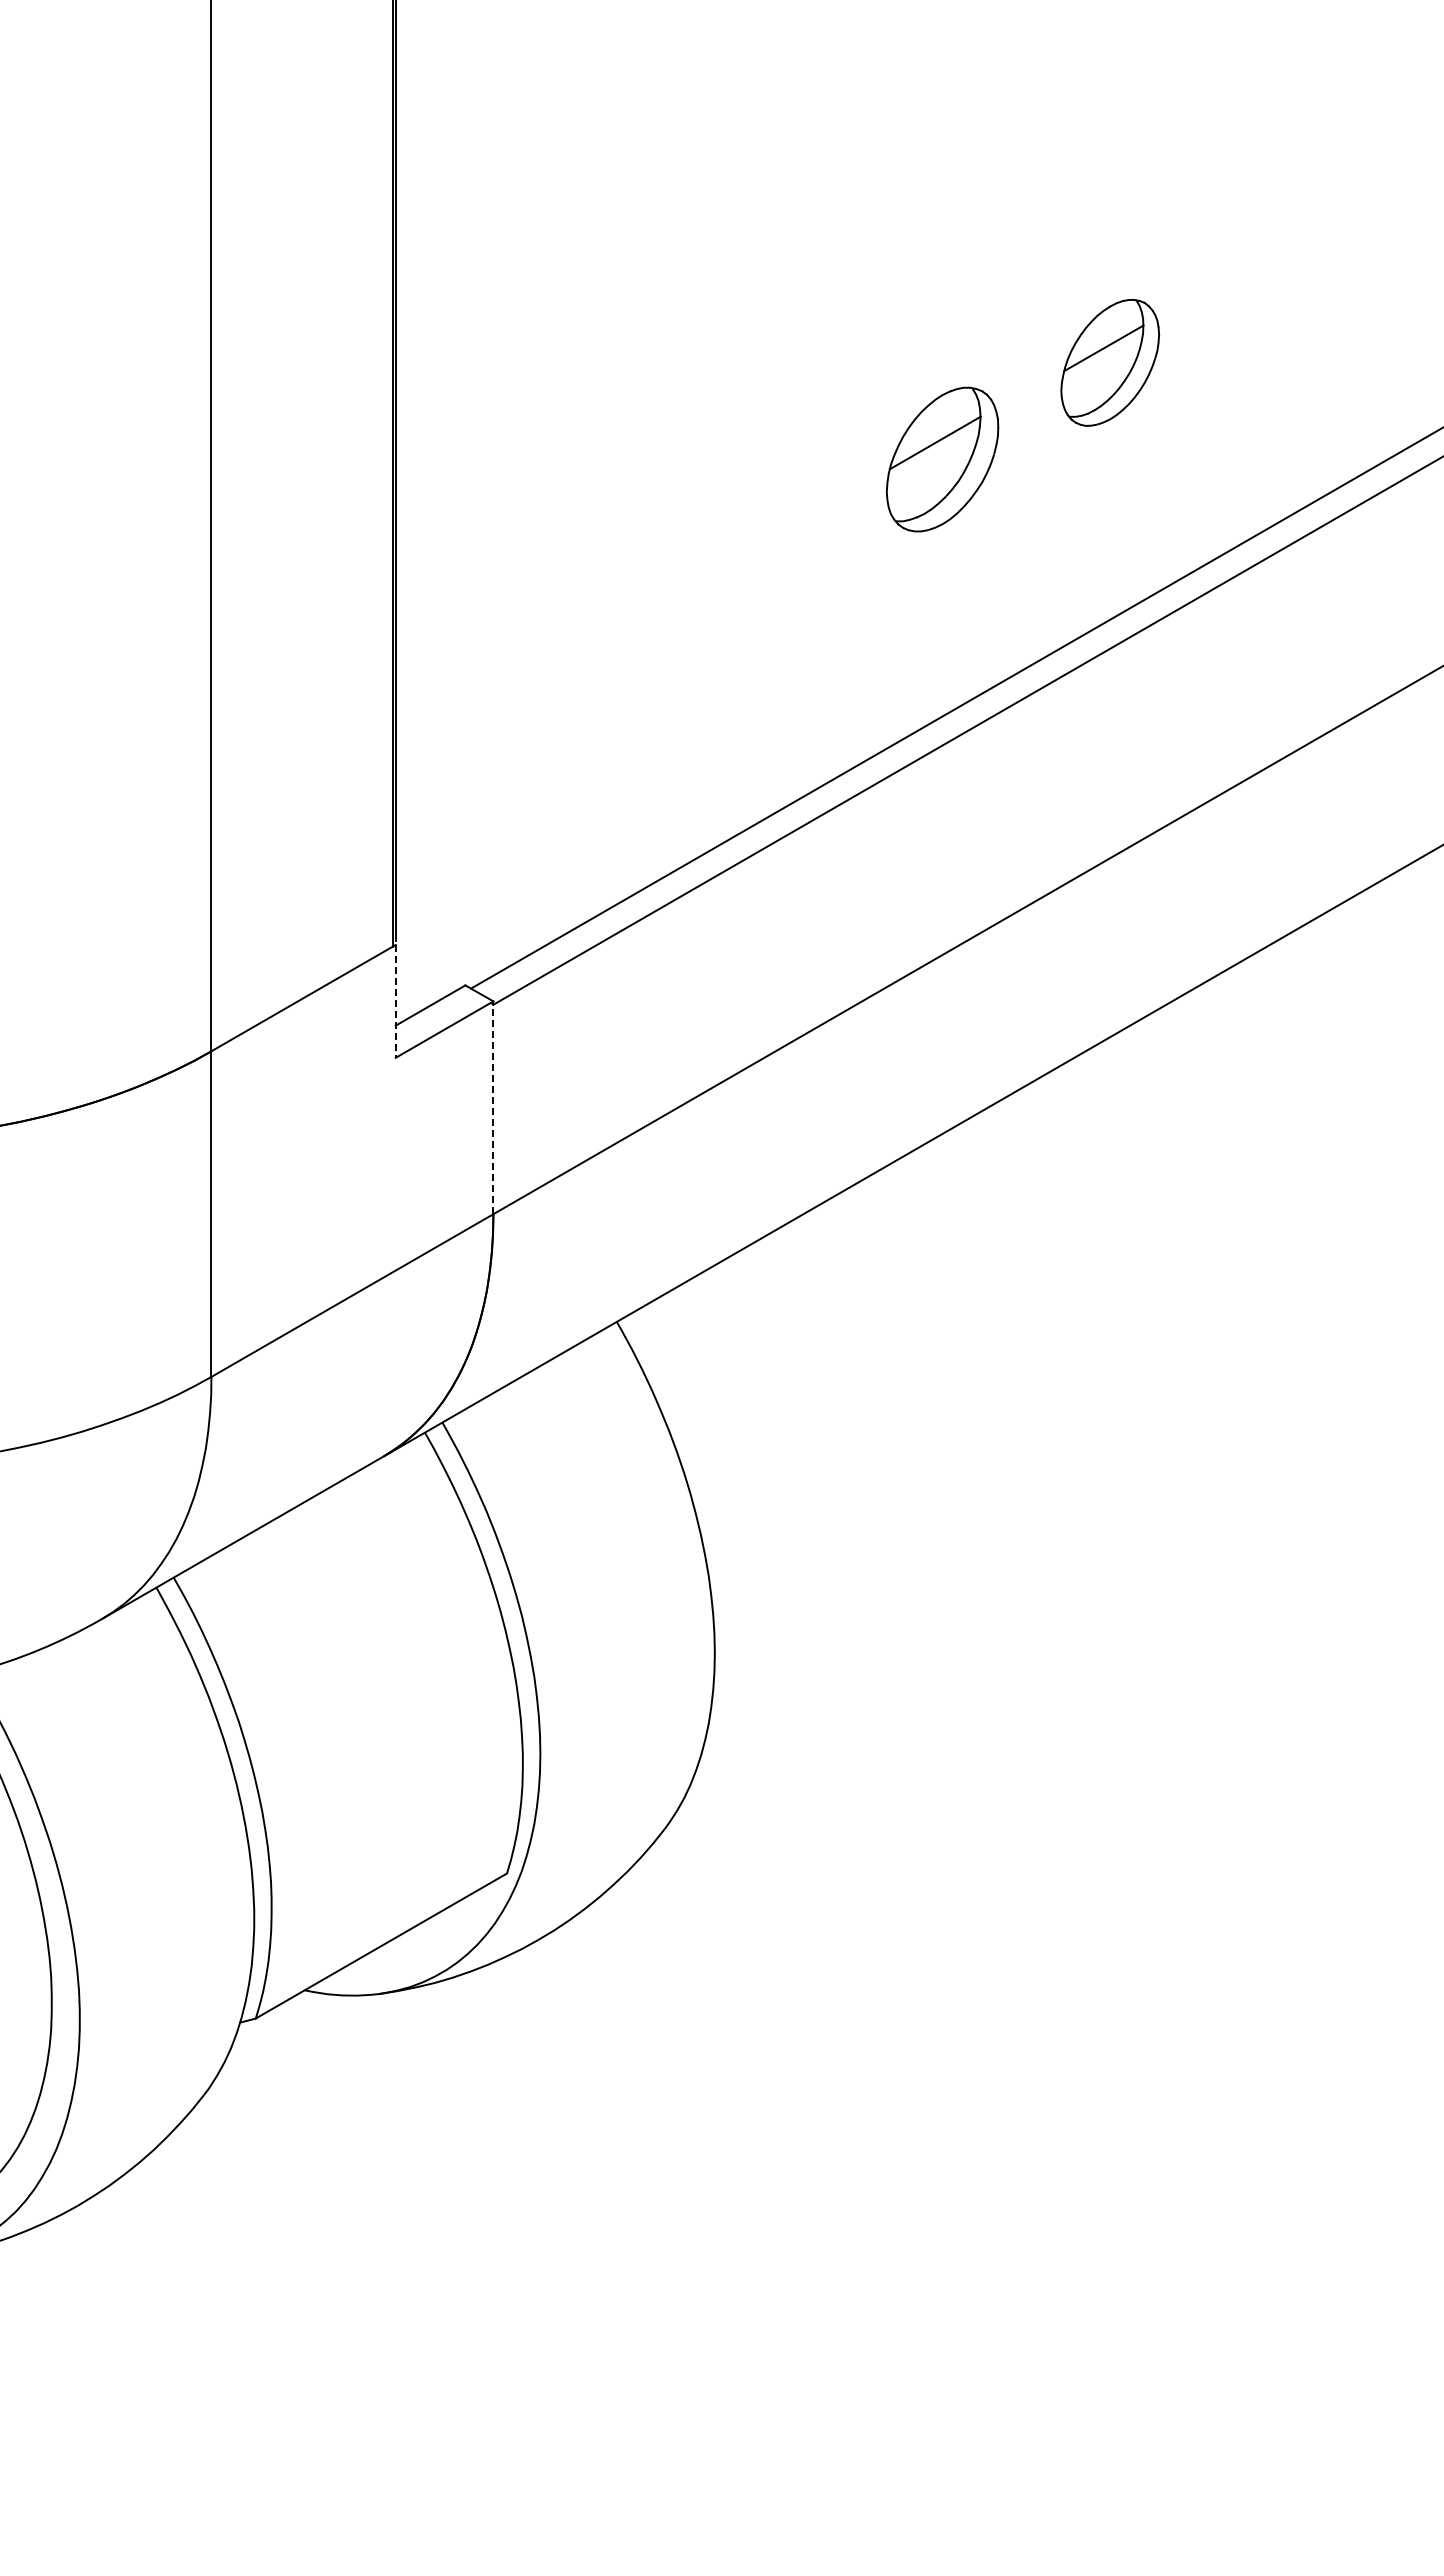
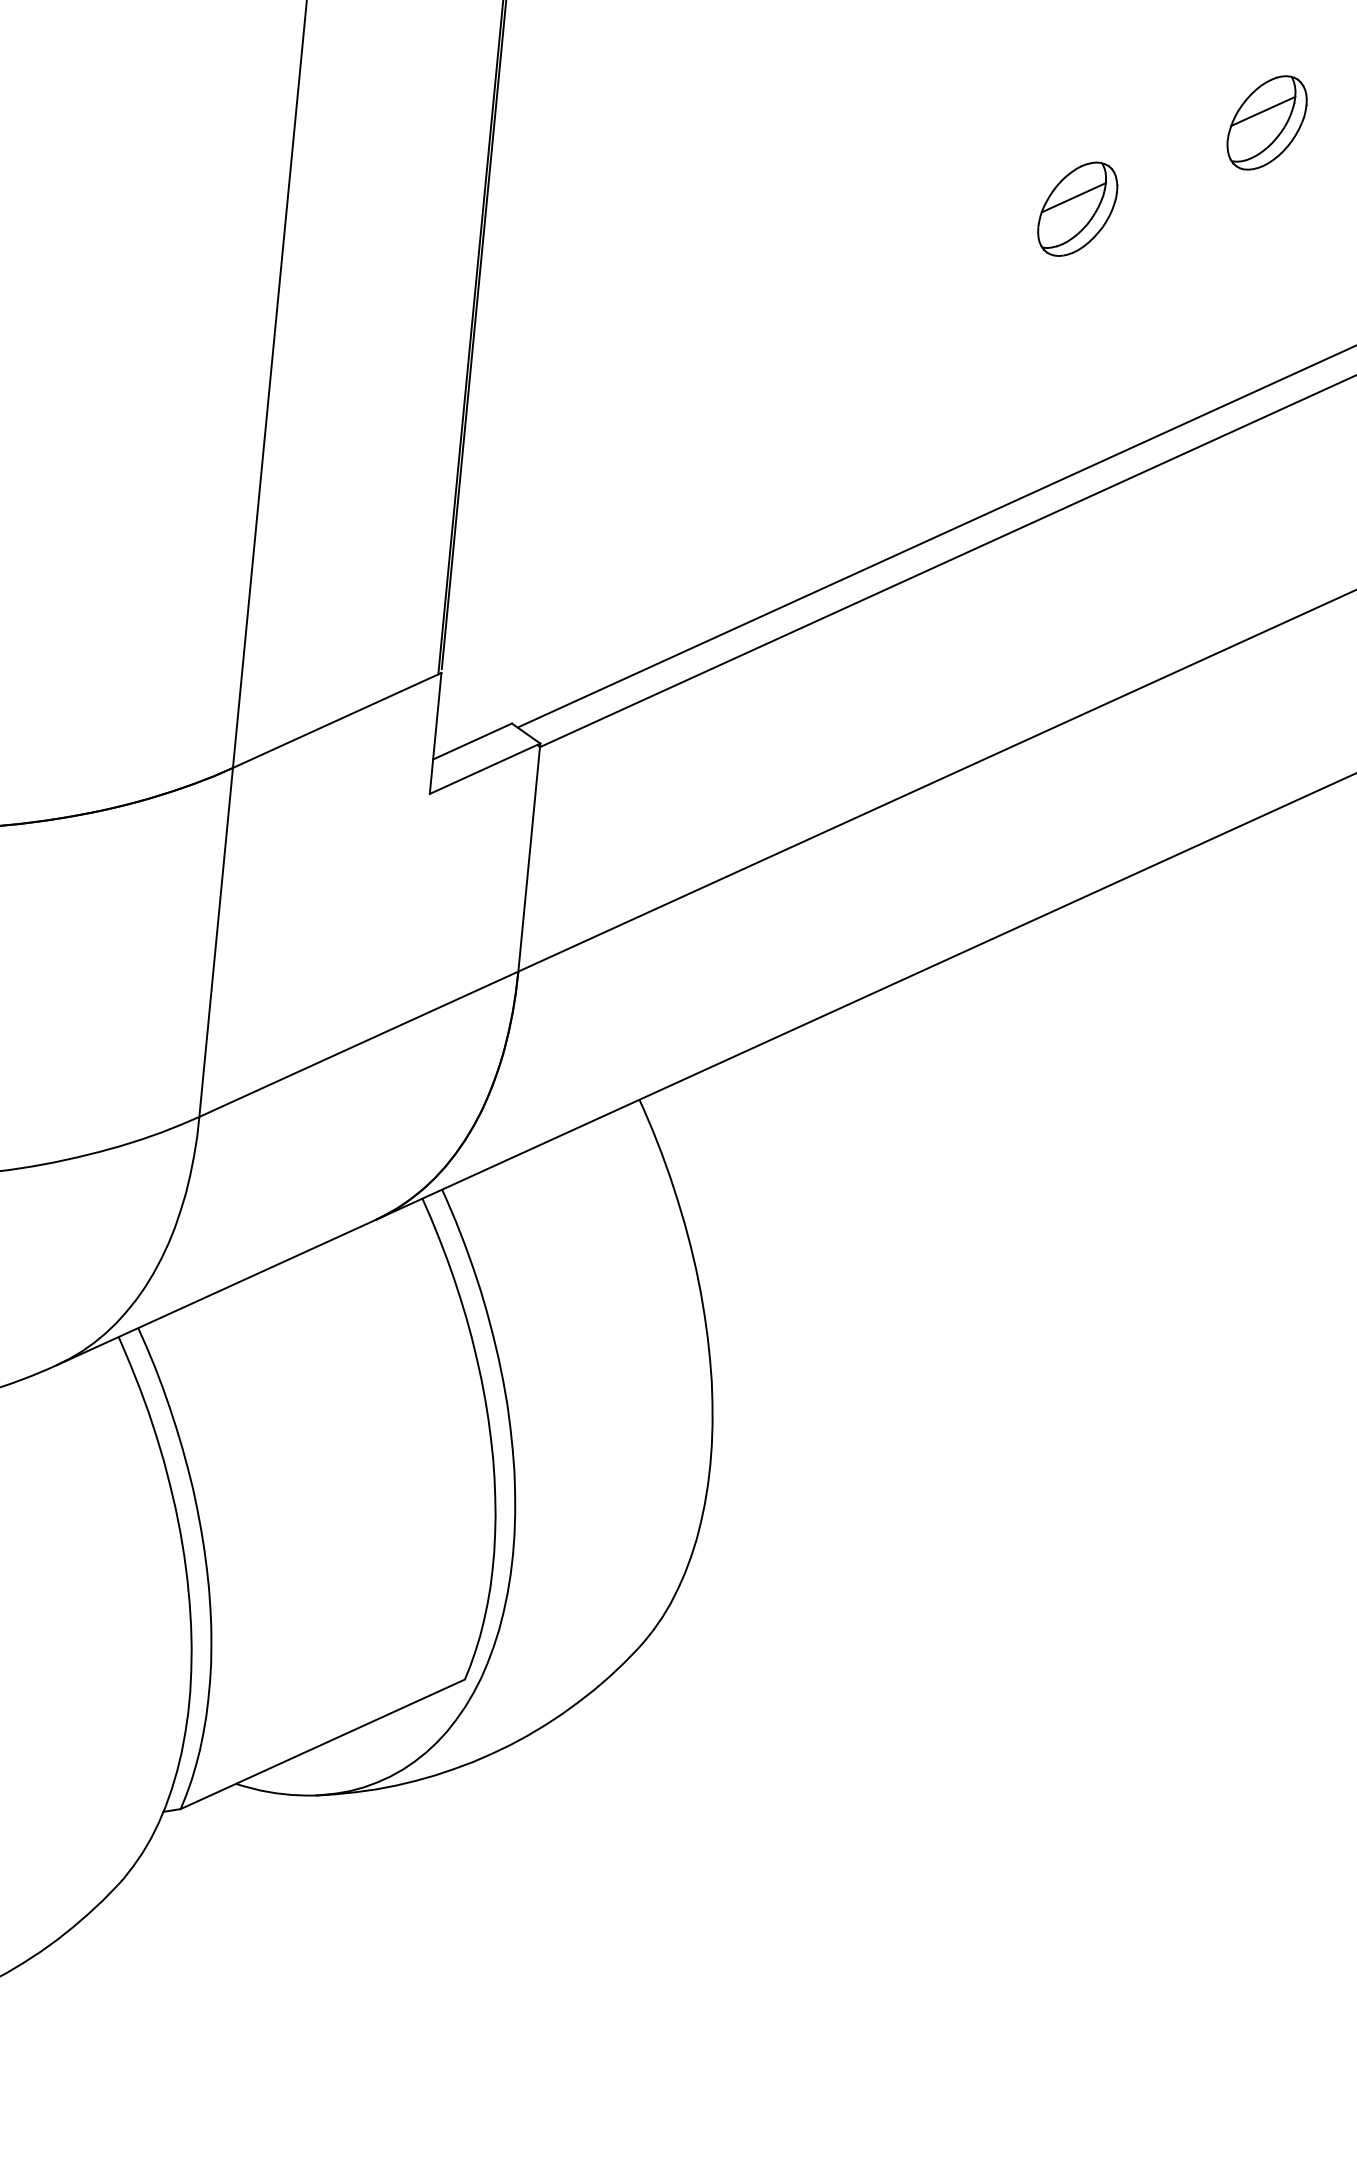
part: (1109, 362) -> (1266, 122), size x0.71
part: (942, 459) -> (1077, 209), size x0.62
line: (395, 1001) -> (435, 733), dashed -> solid
line: (493, 1107) -> (529, 857), dashed -> solid

